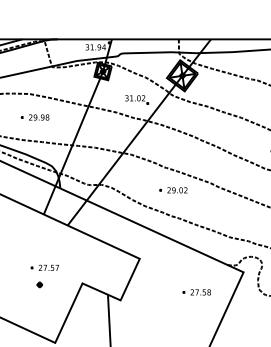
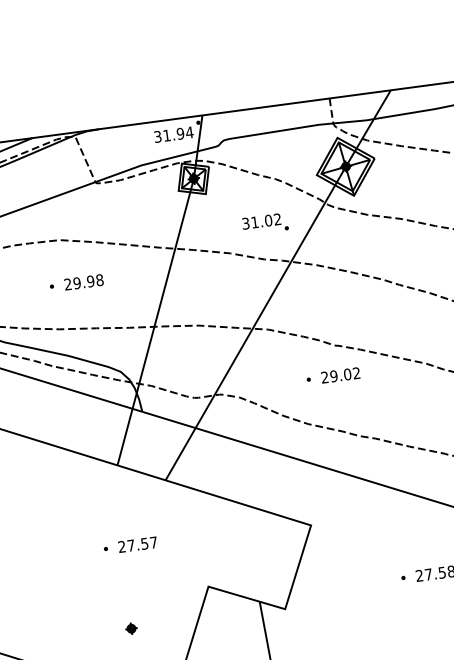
part: (173, 190) -> (333, 376), moved
part: (44, 267) -> (129, 545), moved
part: (39, 284) -> (130, 628), moved

